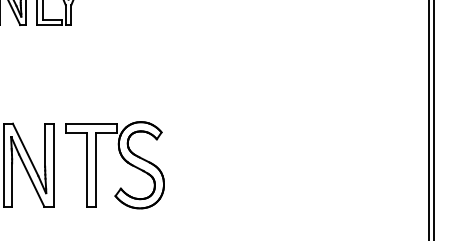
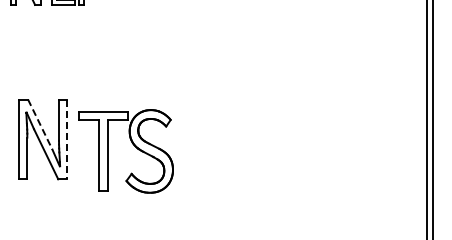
line: (25, 149) -> (40, 124), solid -> dashed
part: (121, 158) -> (132, 144), moved
line: (54, 165) -> (67, 139), solid -> dashed

